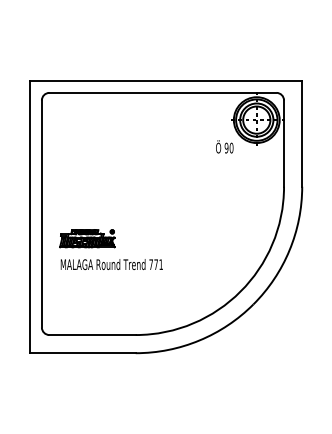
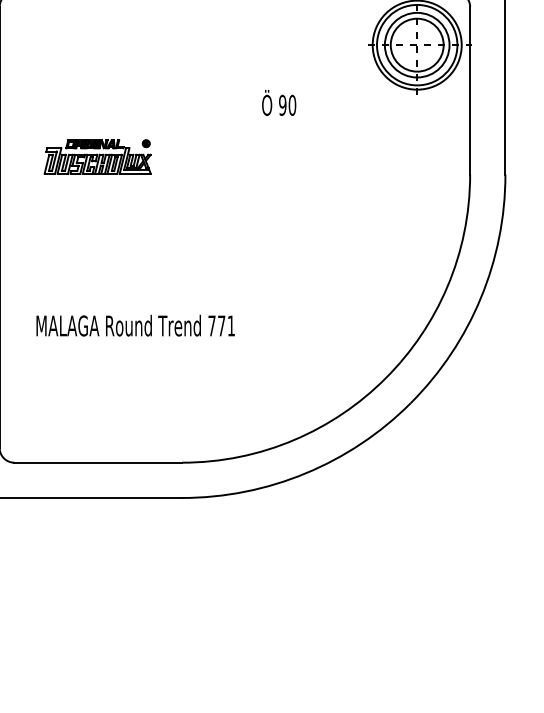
text: (224, 146) -> (278, 102), moved
part: (87, 238) -> (98, 156), moved

